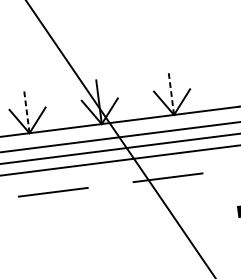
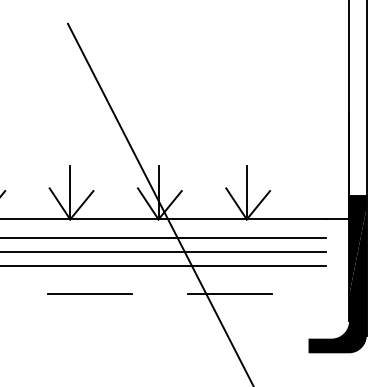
line: (171, 92) -> (246, 192), dashed -> solid
line: (26, 111) -> (70, 192), dashed -> solid

